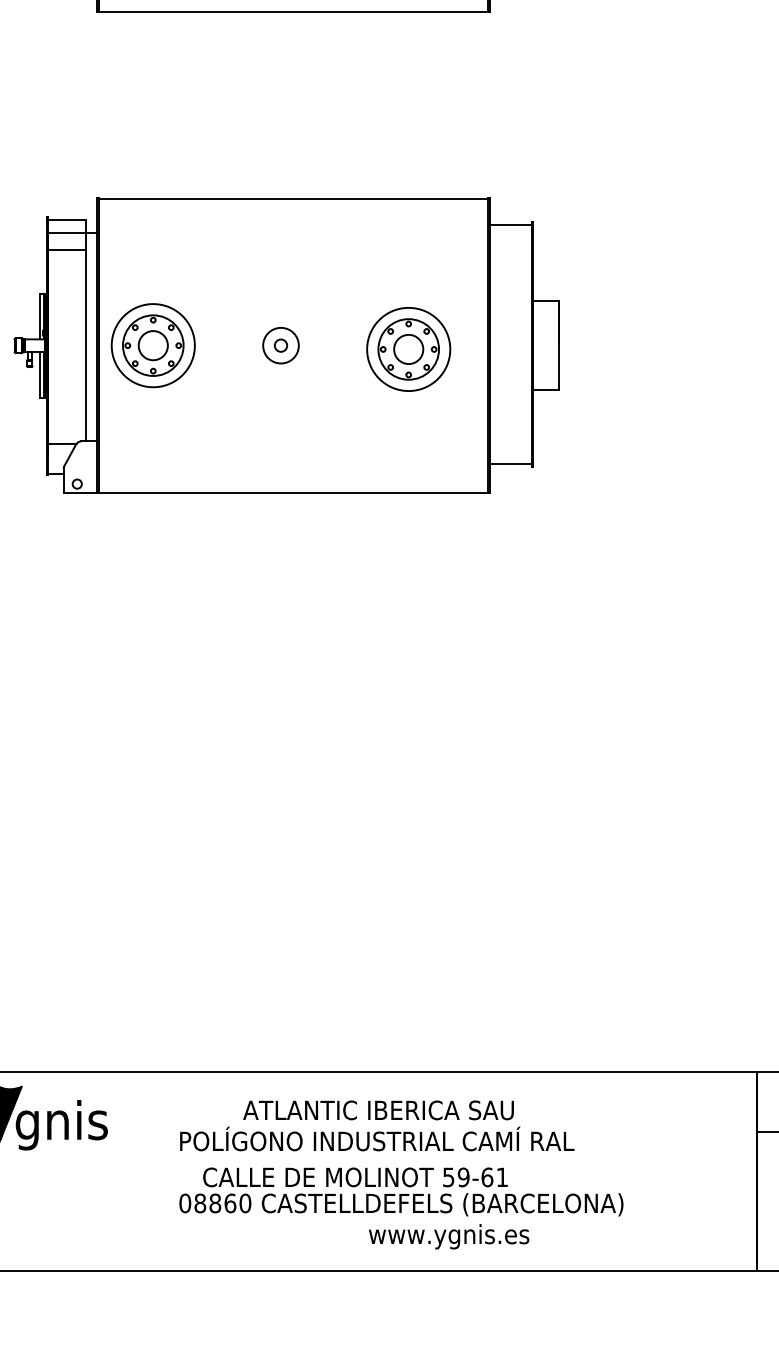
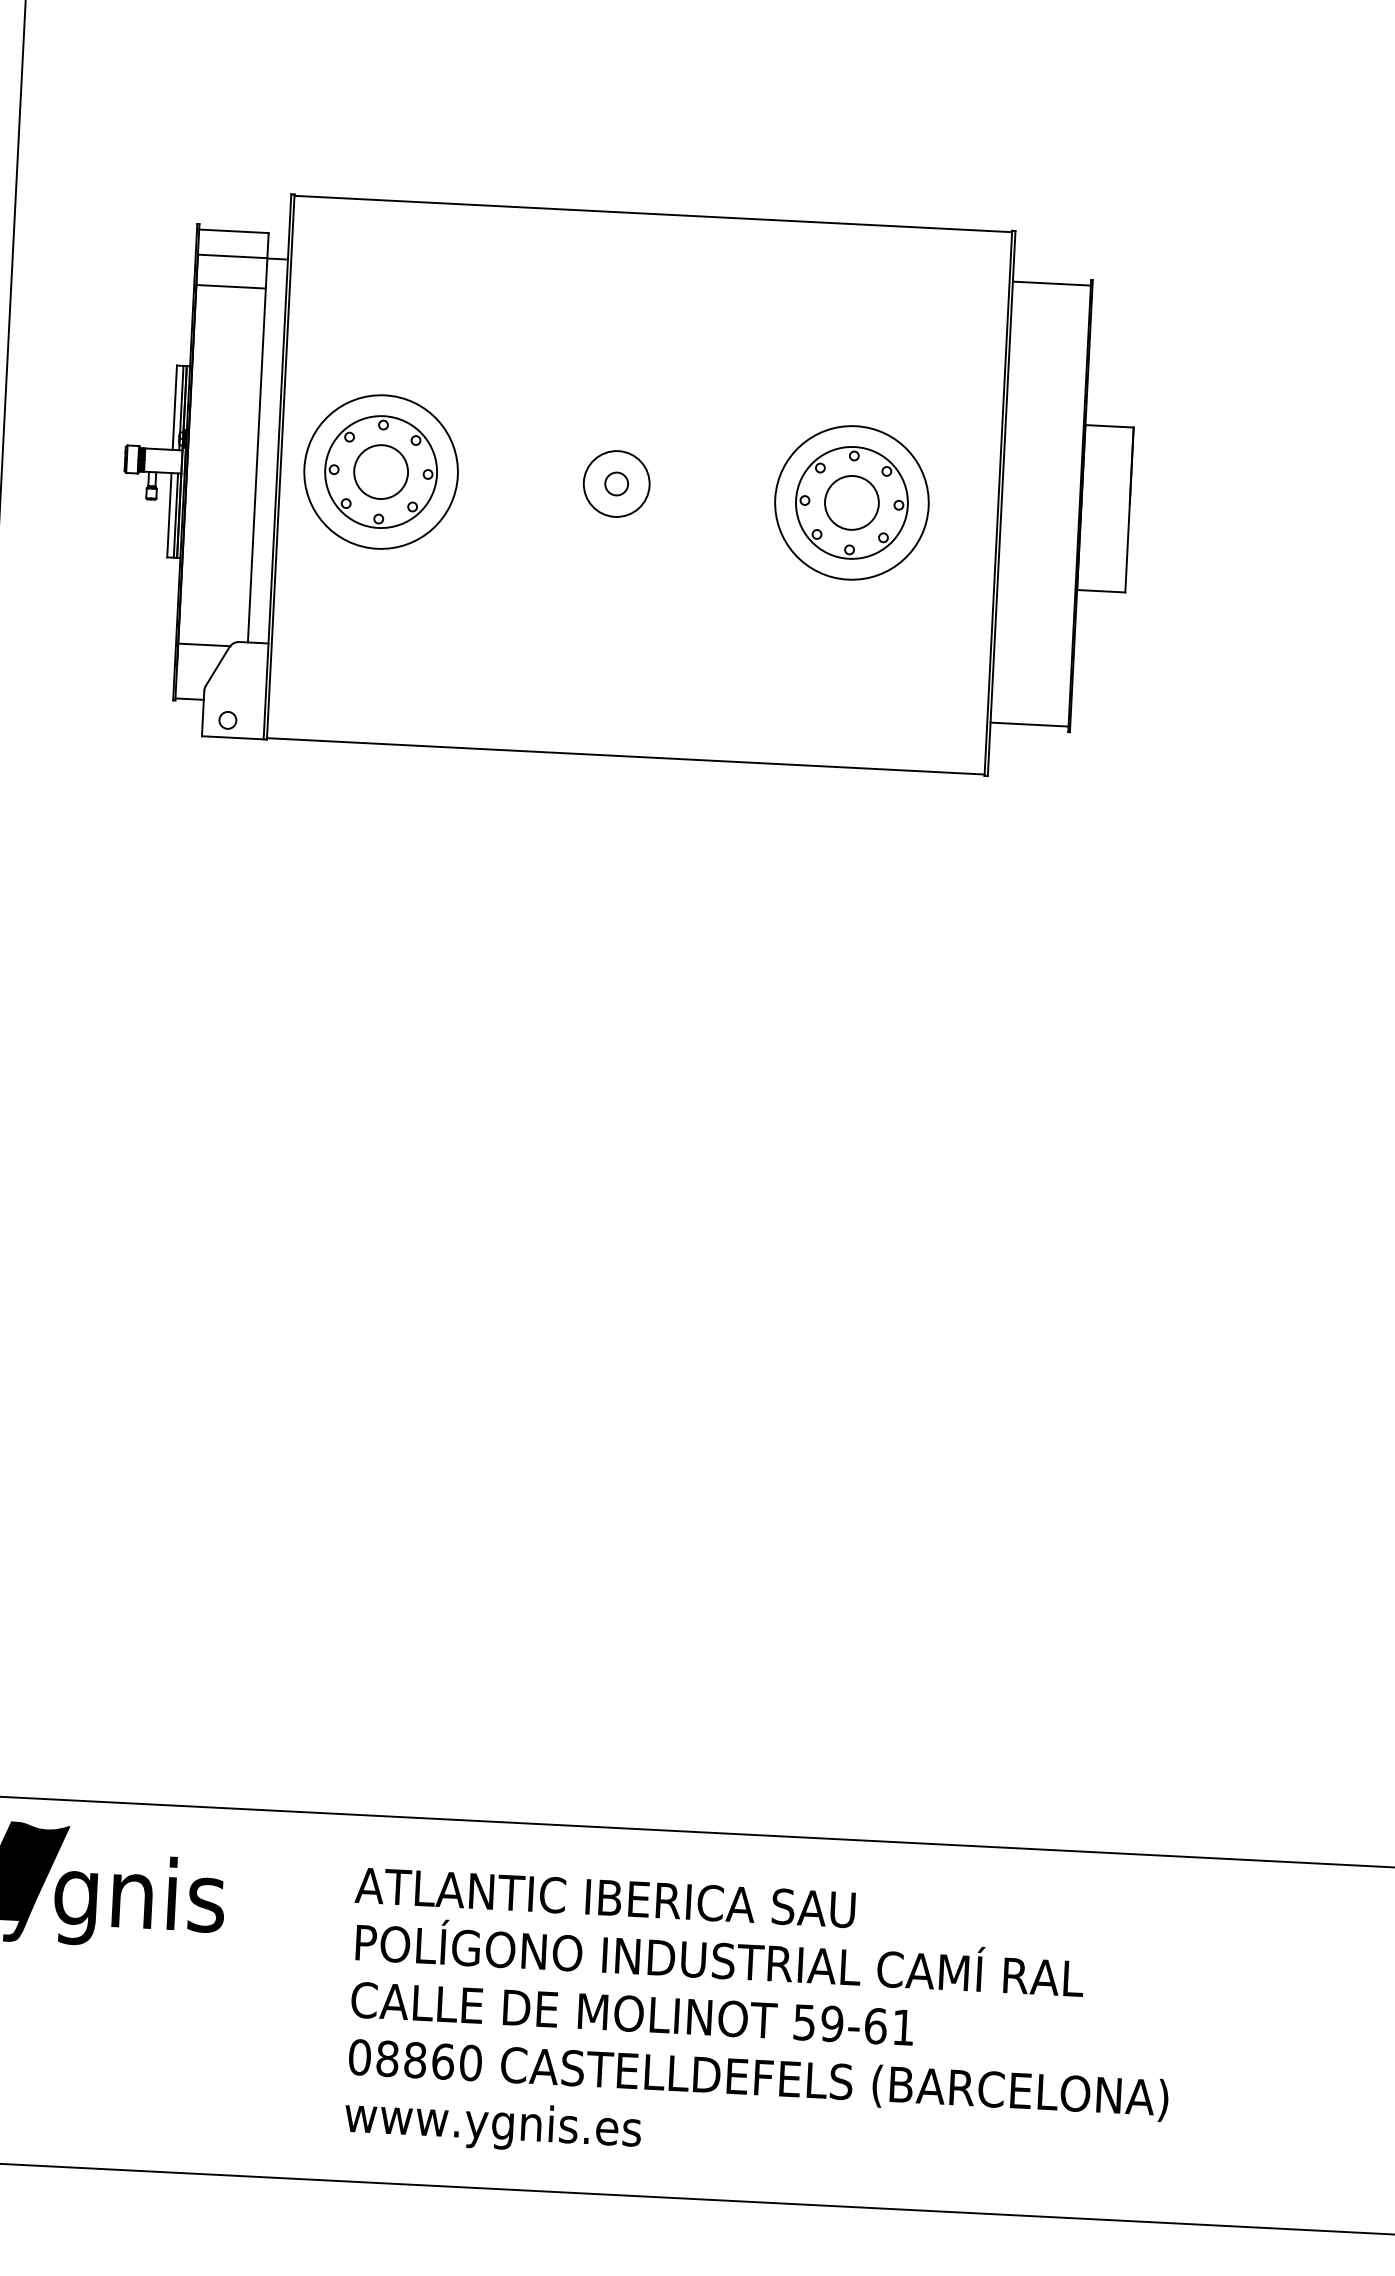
text: (378, 1110) -> (605, 1897), moved
text: (355, 1177) -> (632, 2014), moved
text: (449, 1236) -> (493, 2125), moved

